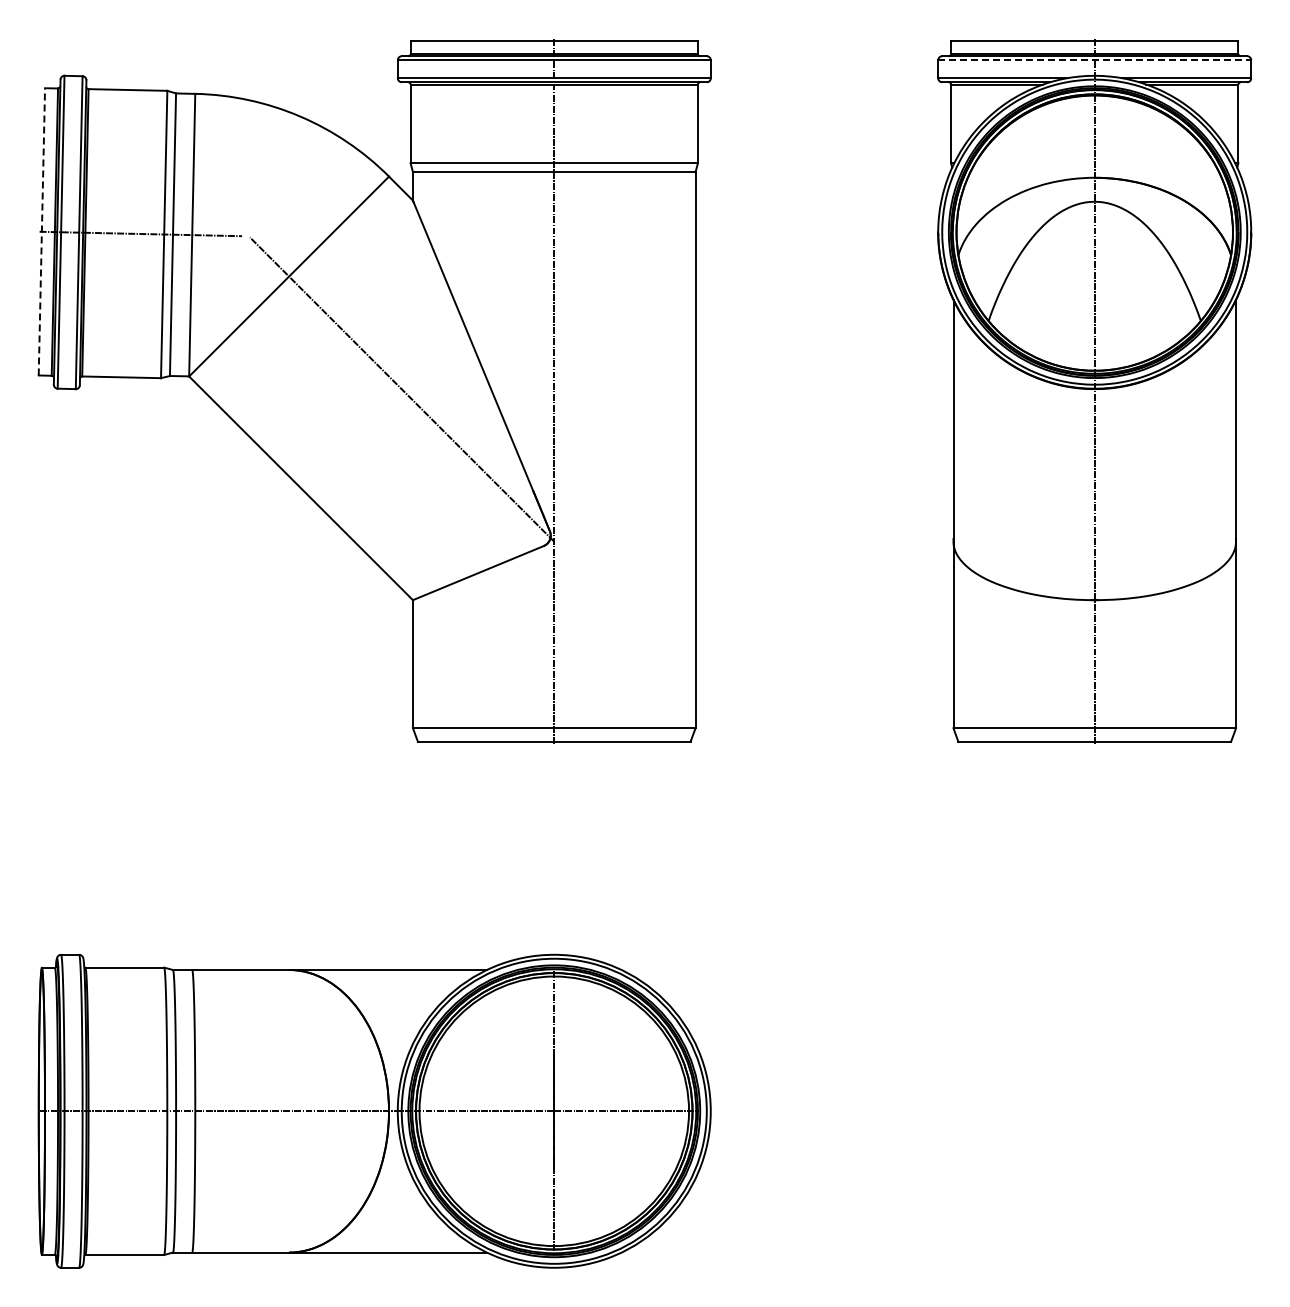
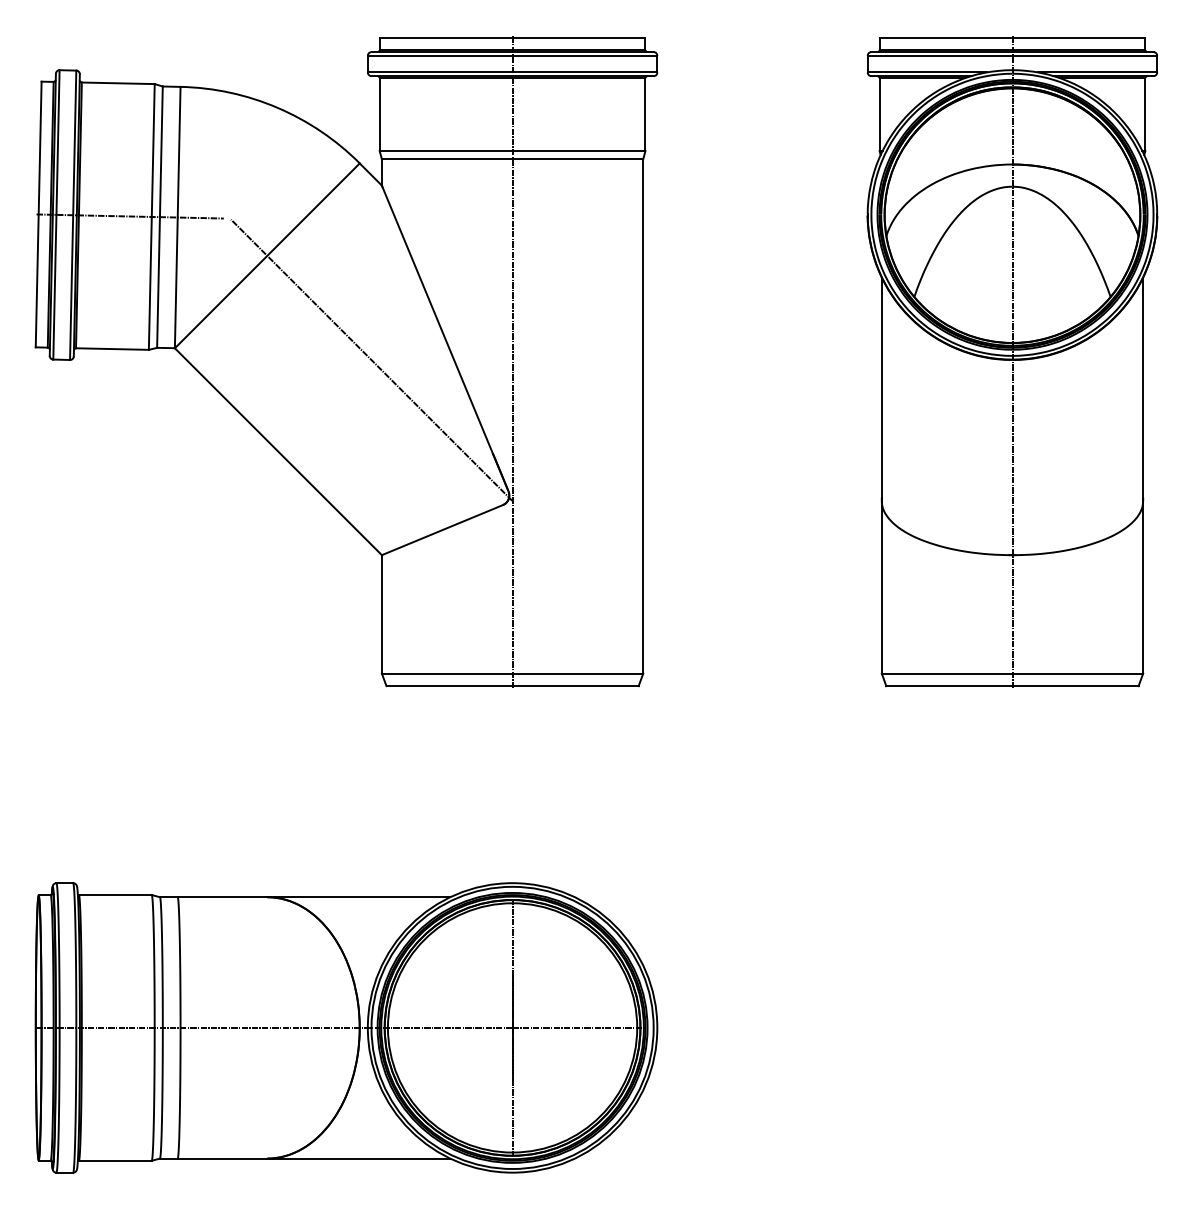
line: (1095, 60) -> (1013, 56), dashed -> solid
line: (41, 231) -> (38, 214), dashed -> solid

